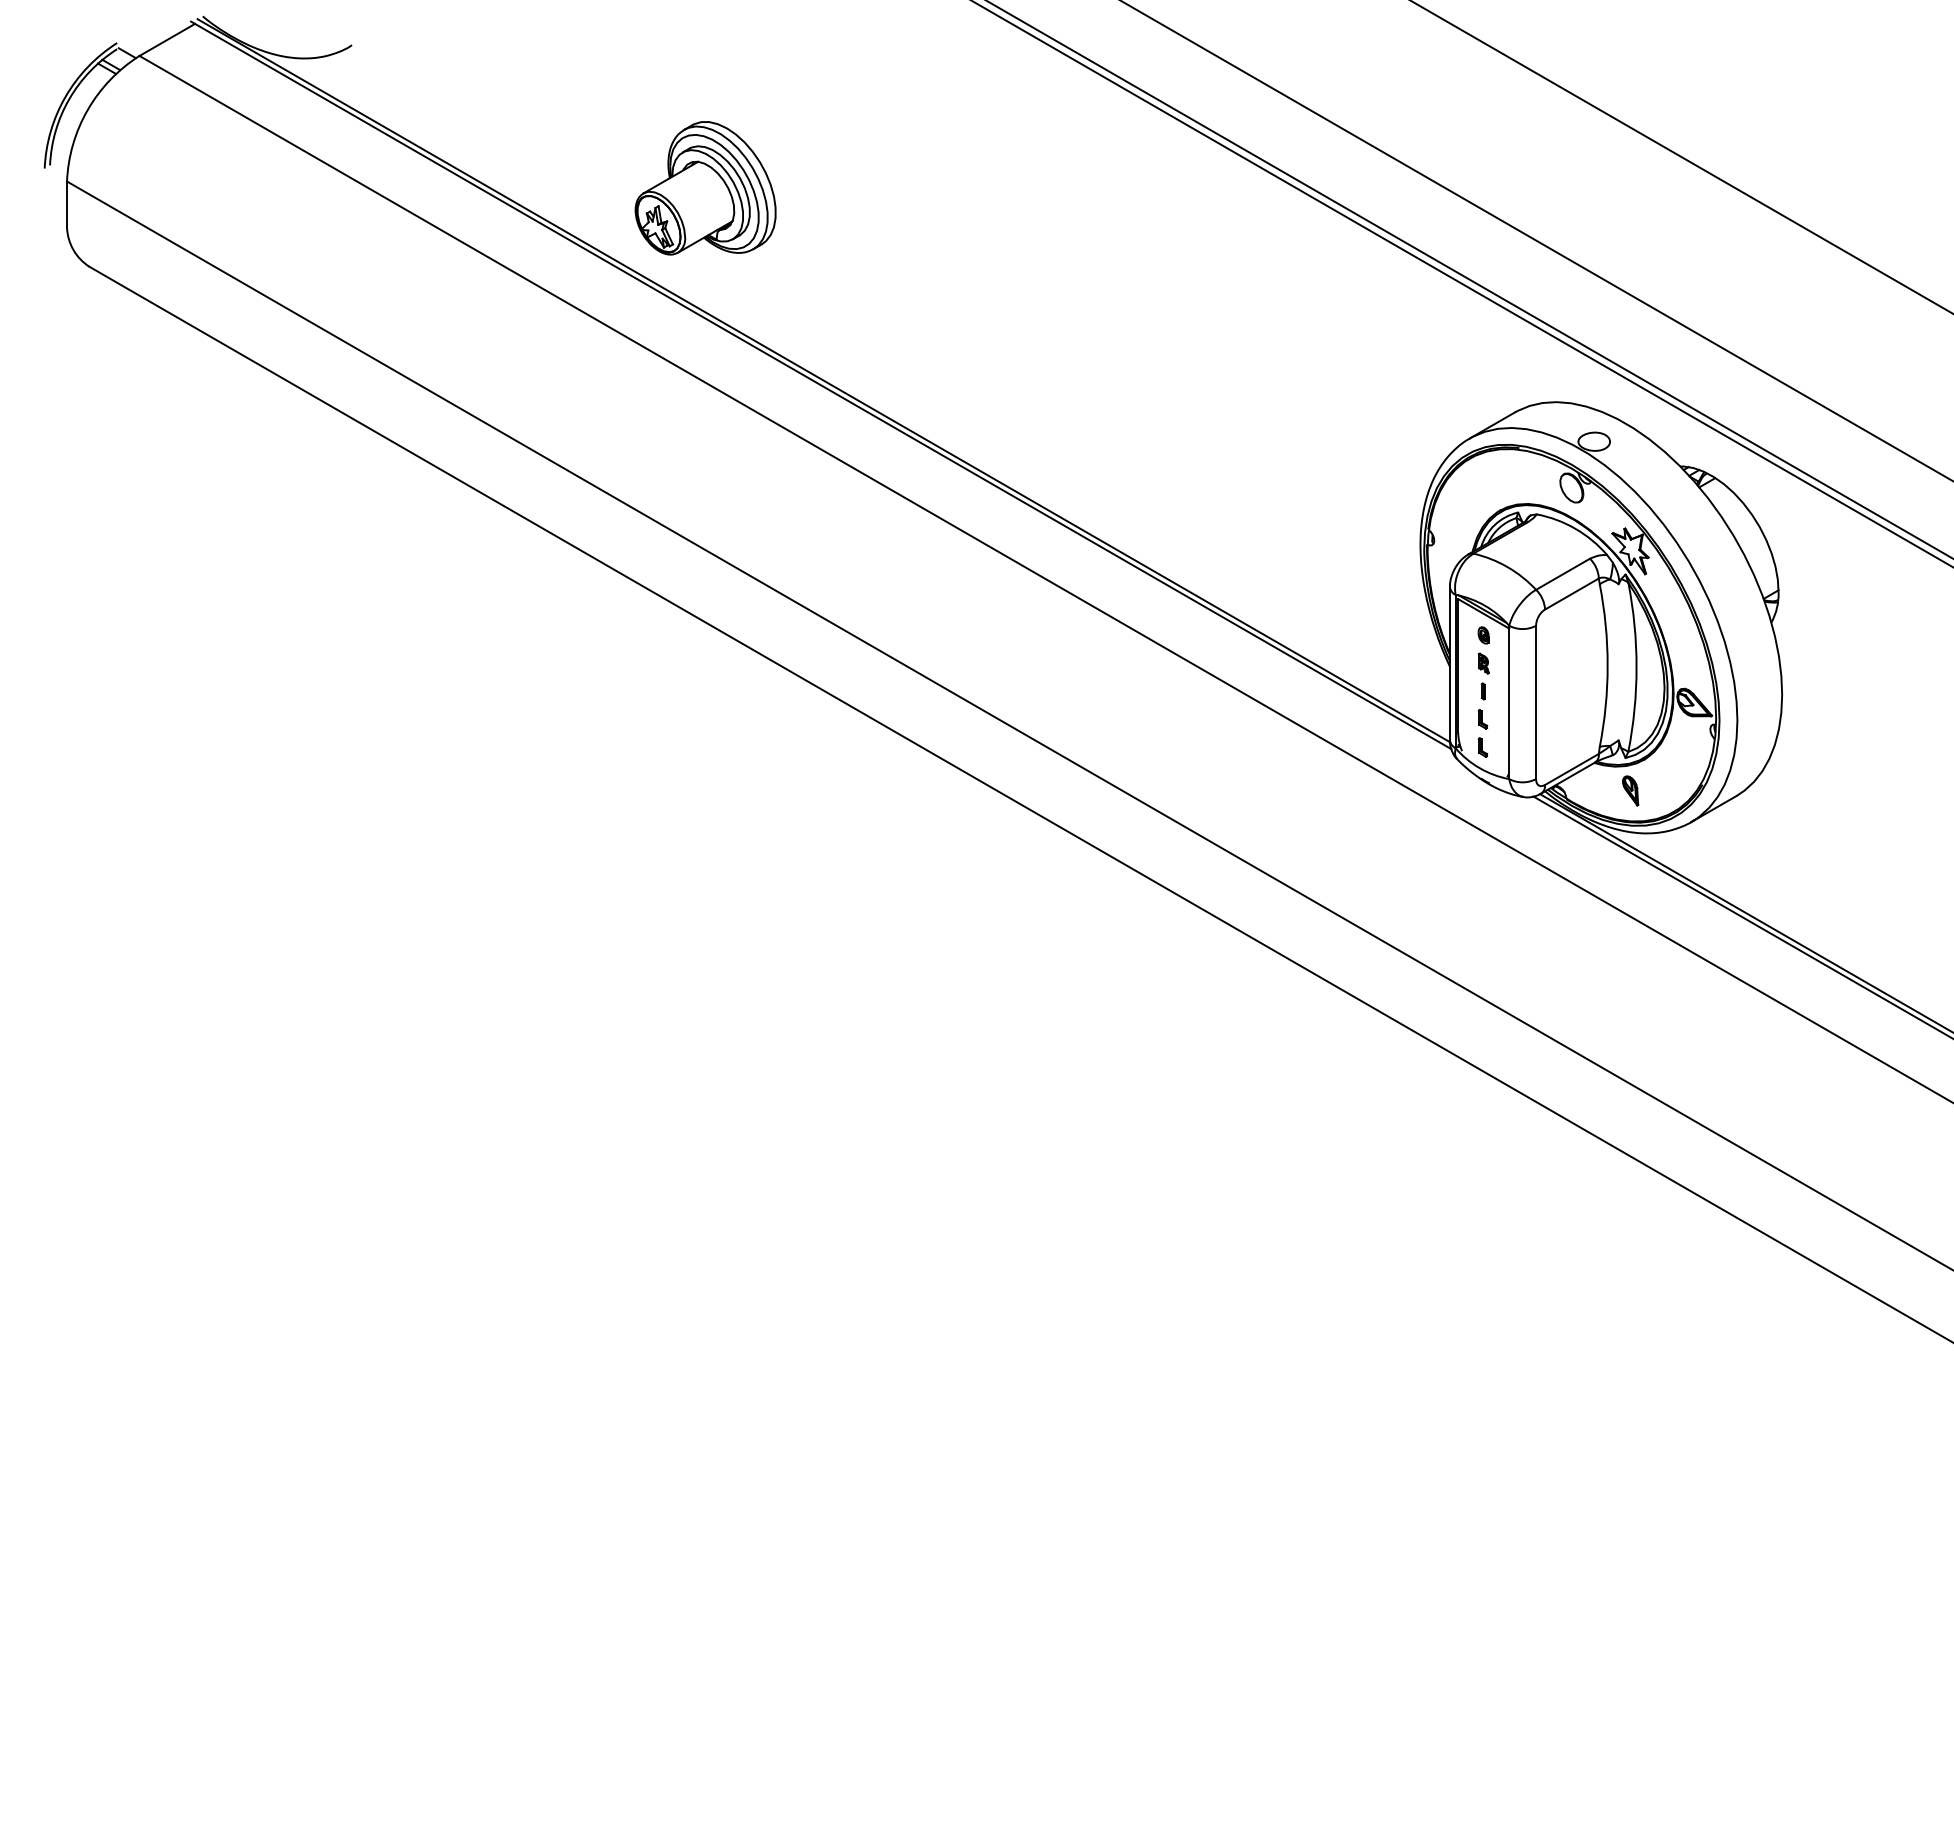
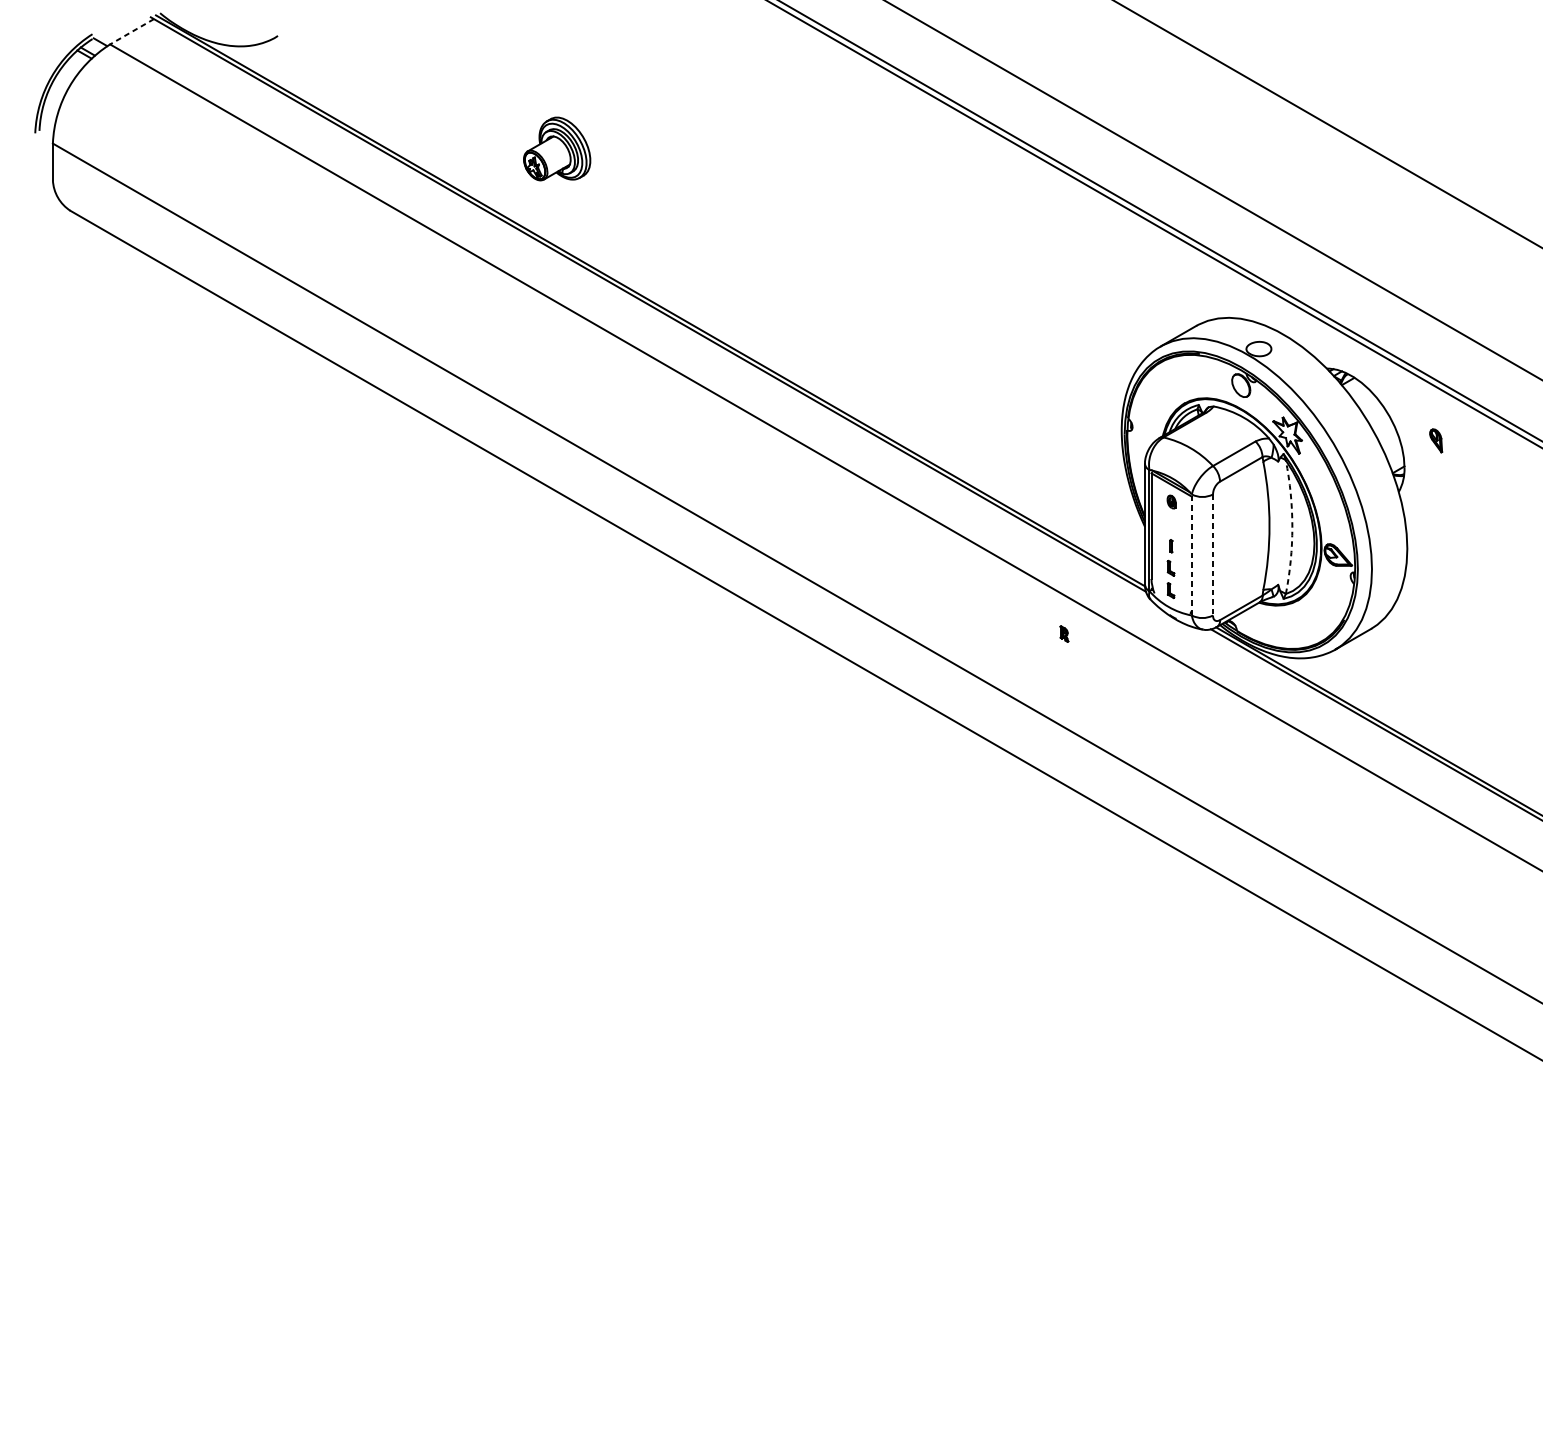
line: (166, 40) -> (131, 32), solid -> dashed
part: (705, 188) -> (557, 149), size x0.6
part: (1483, 663) -> (1064, 633), moved
arc: (1636, 667) -> (1292, 527), solid -> dashed
line: (1509, 702) -> (1192, 555), solid -> dashed
line: (1536, 702) -> (1213, 555), solid -> dashed
part: (1630, 790) -> (1436, 440), moved

